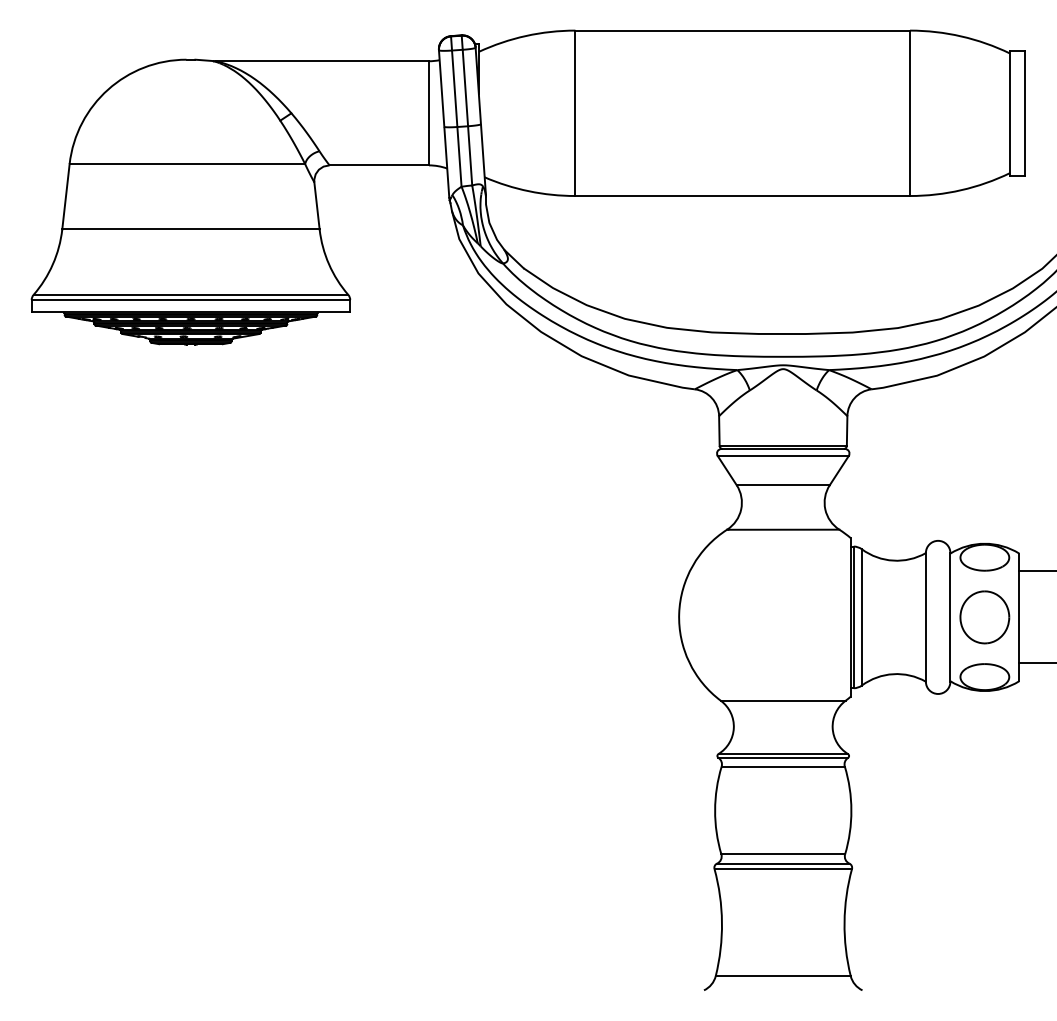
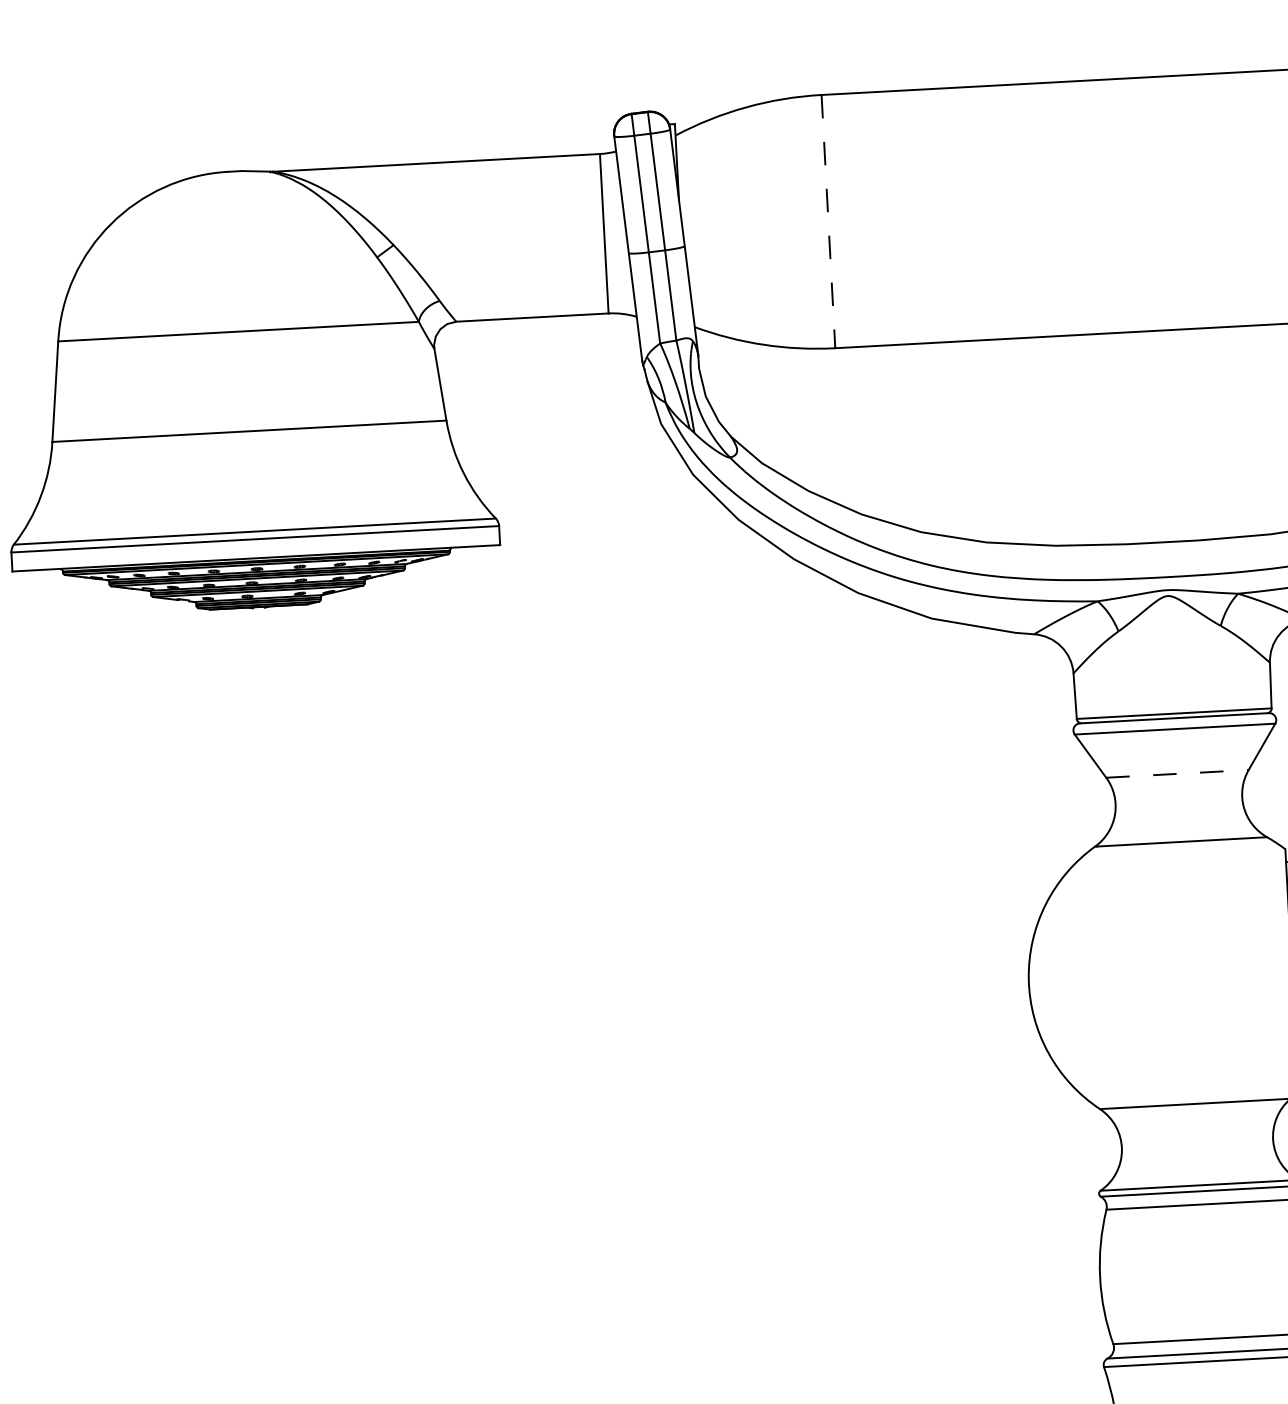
line: (575, 113) -> (828, 221), solid -> dashed
line: (783, 485) -> (1177, 774), solid -> dashed

